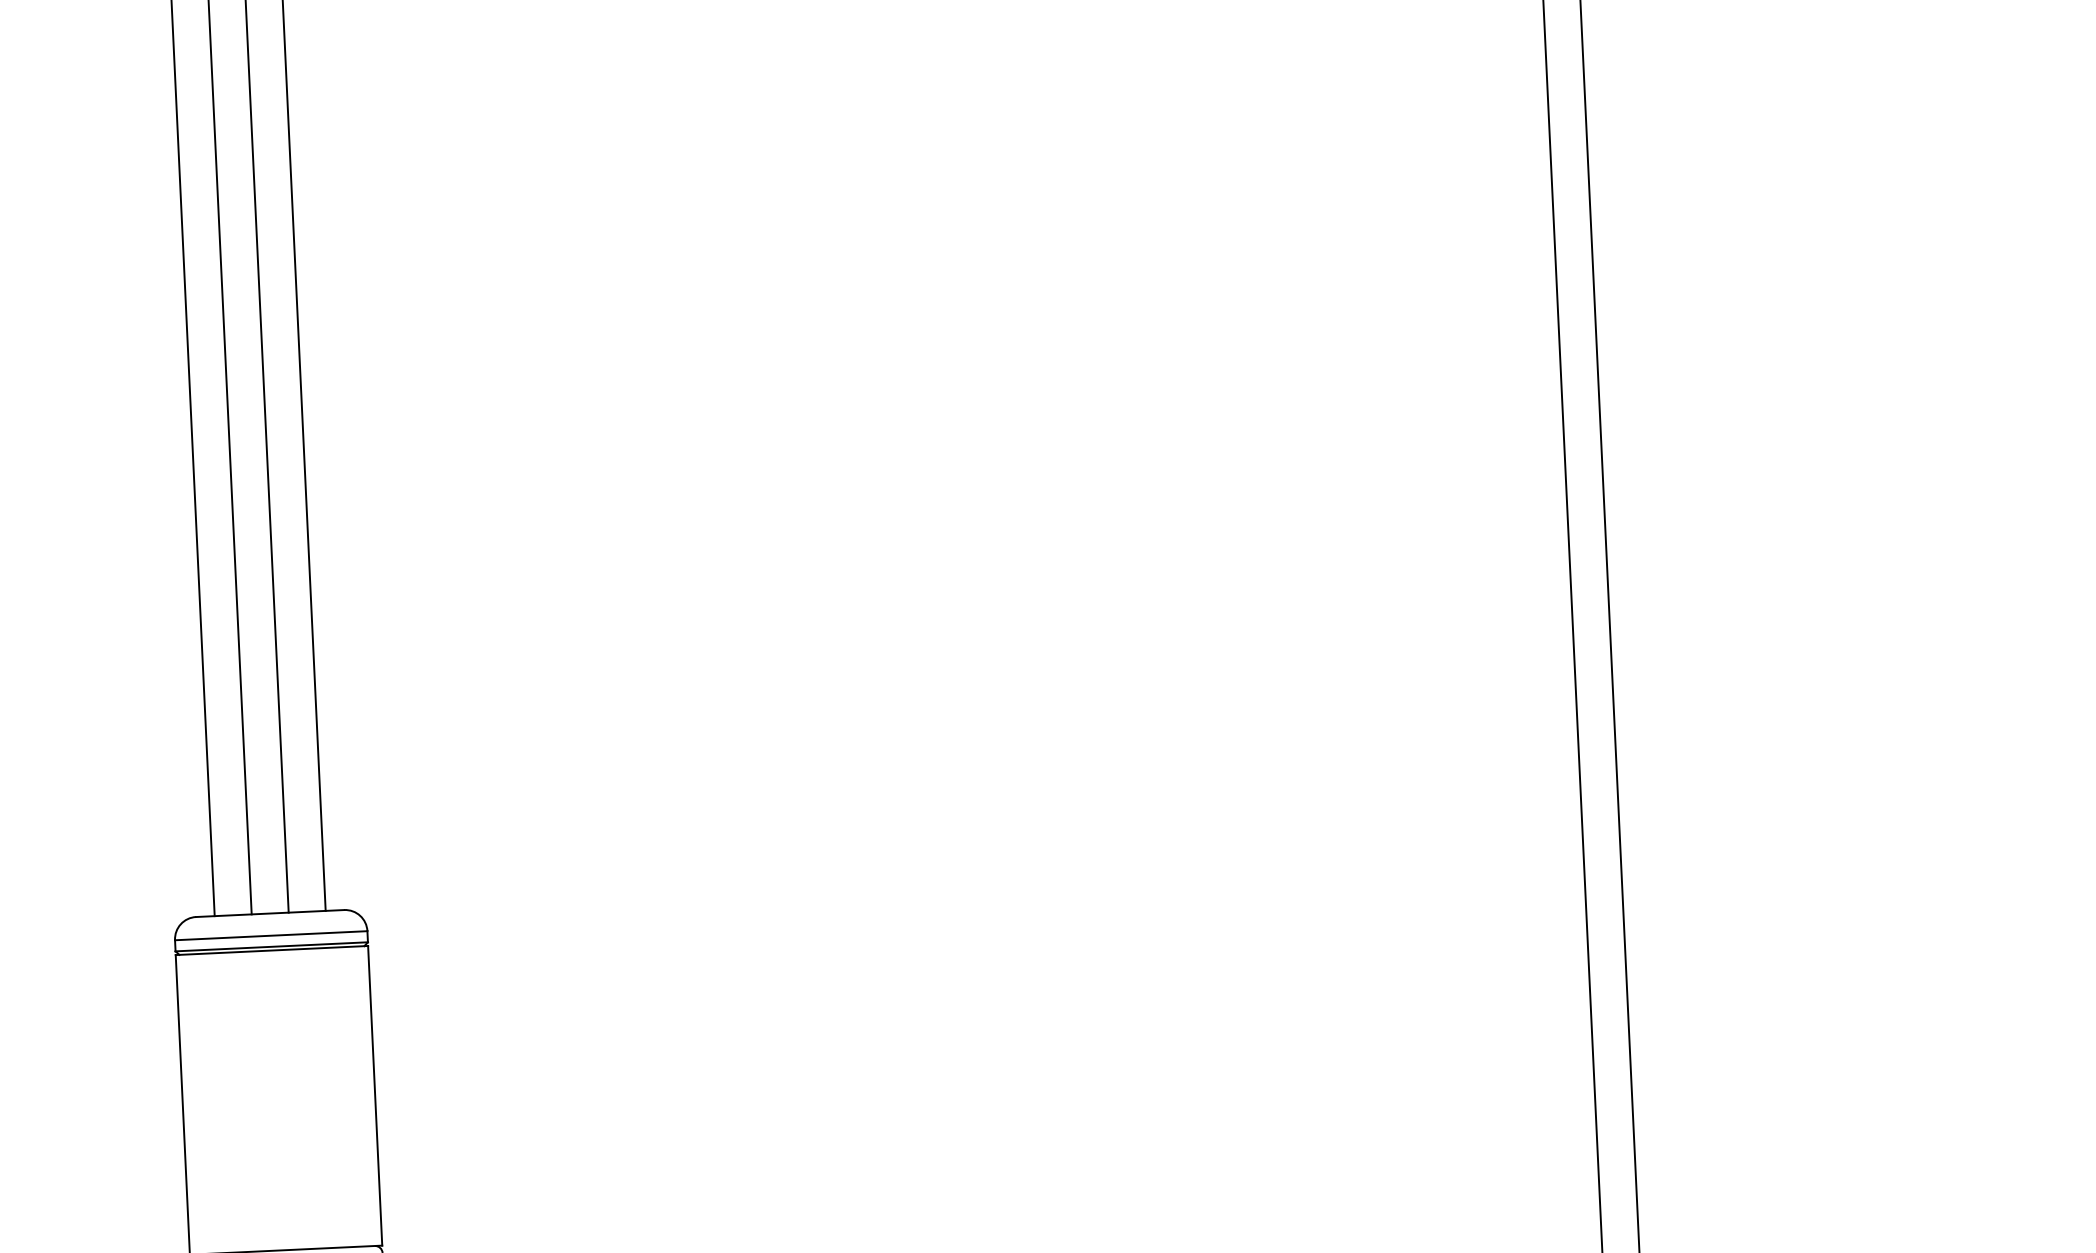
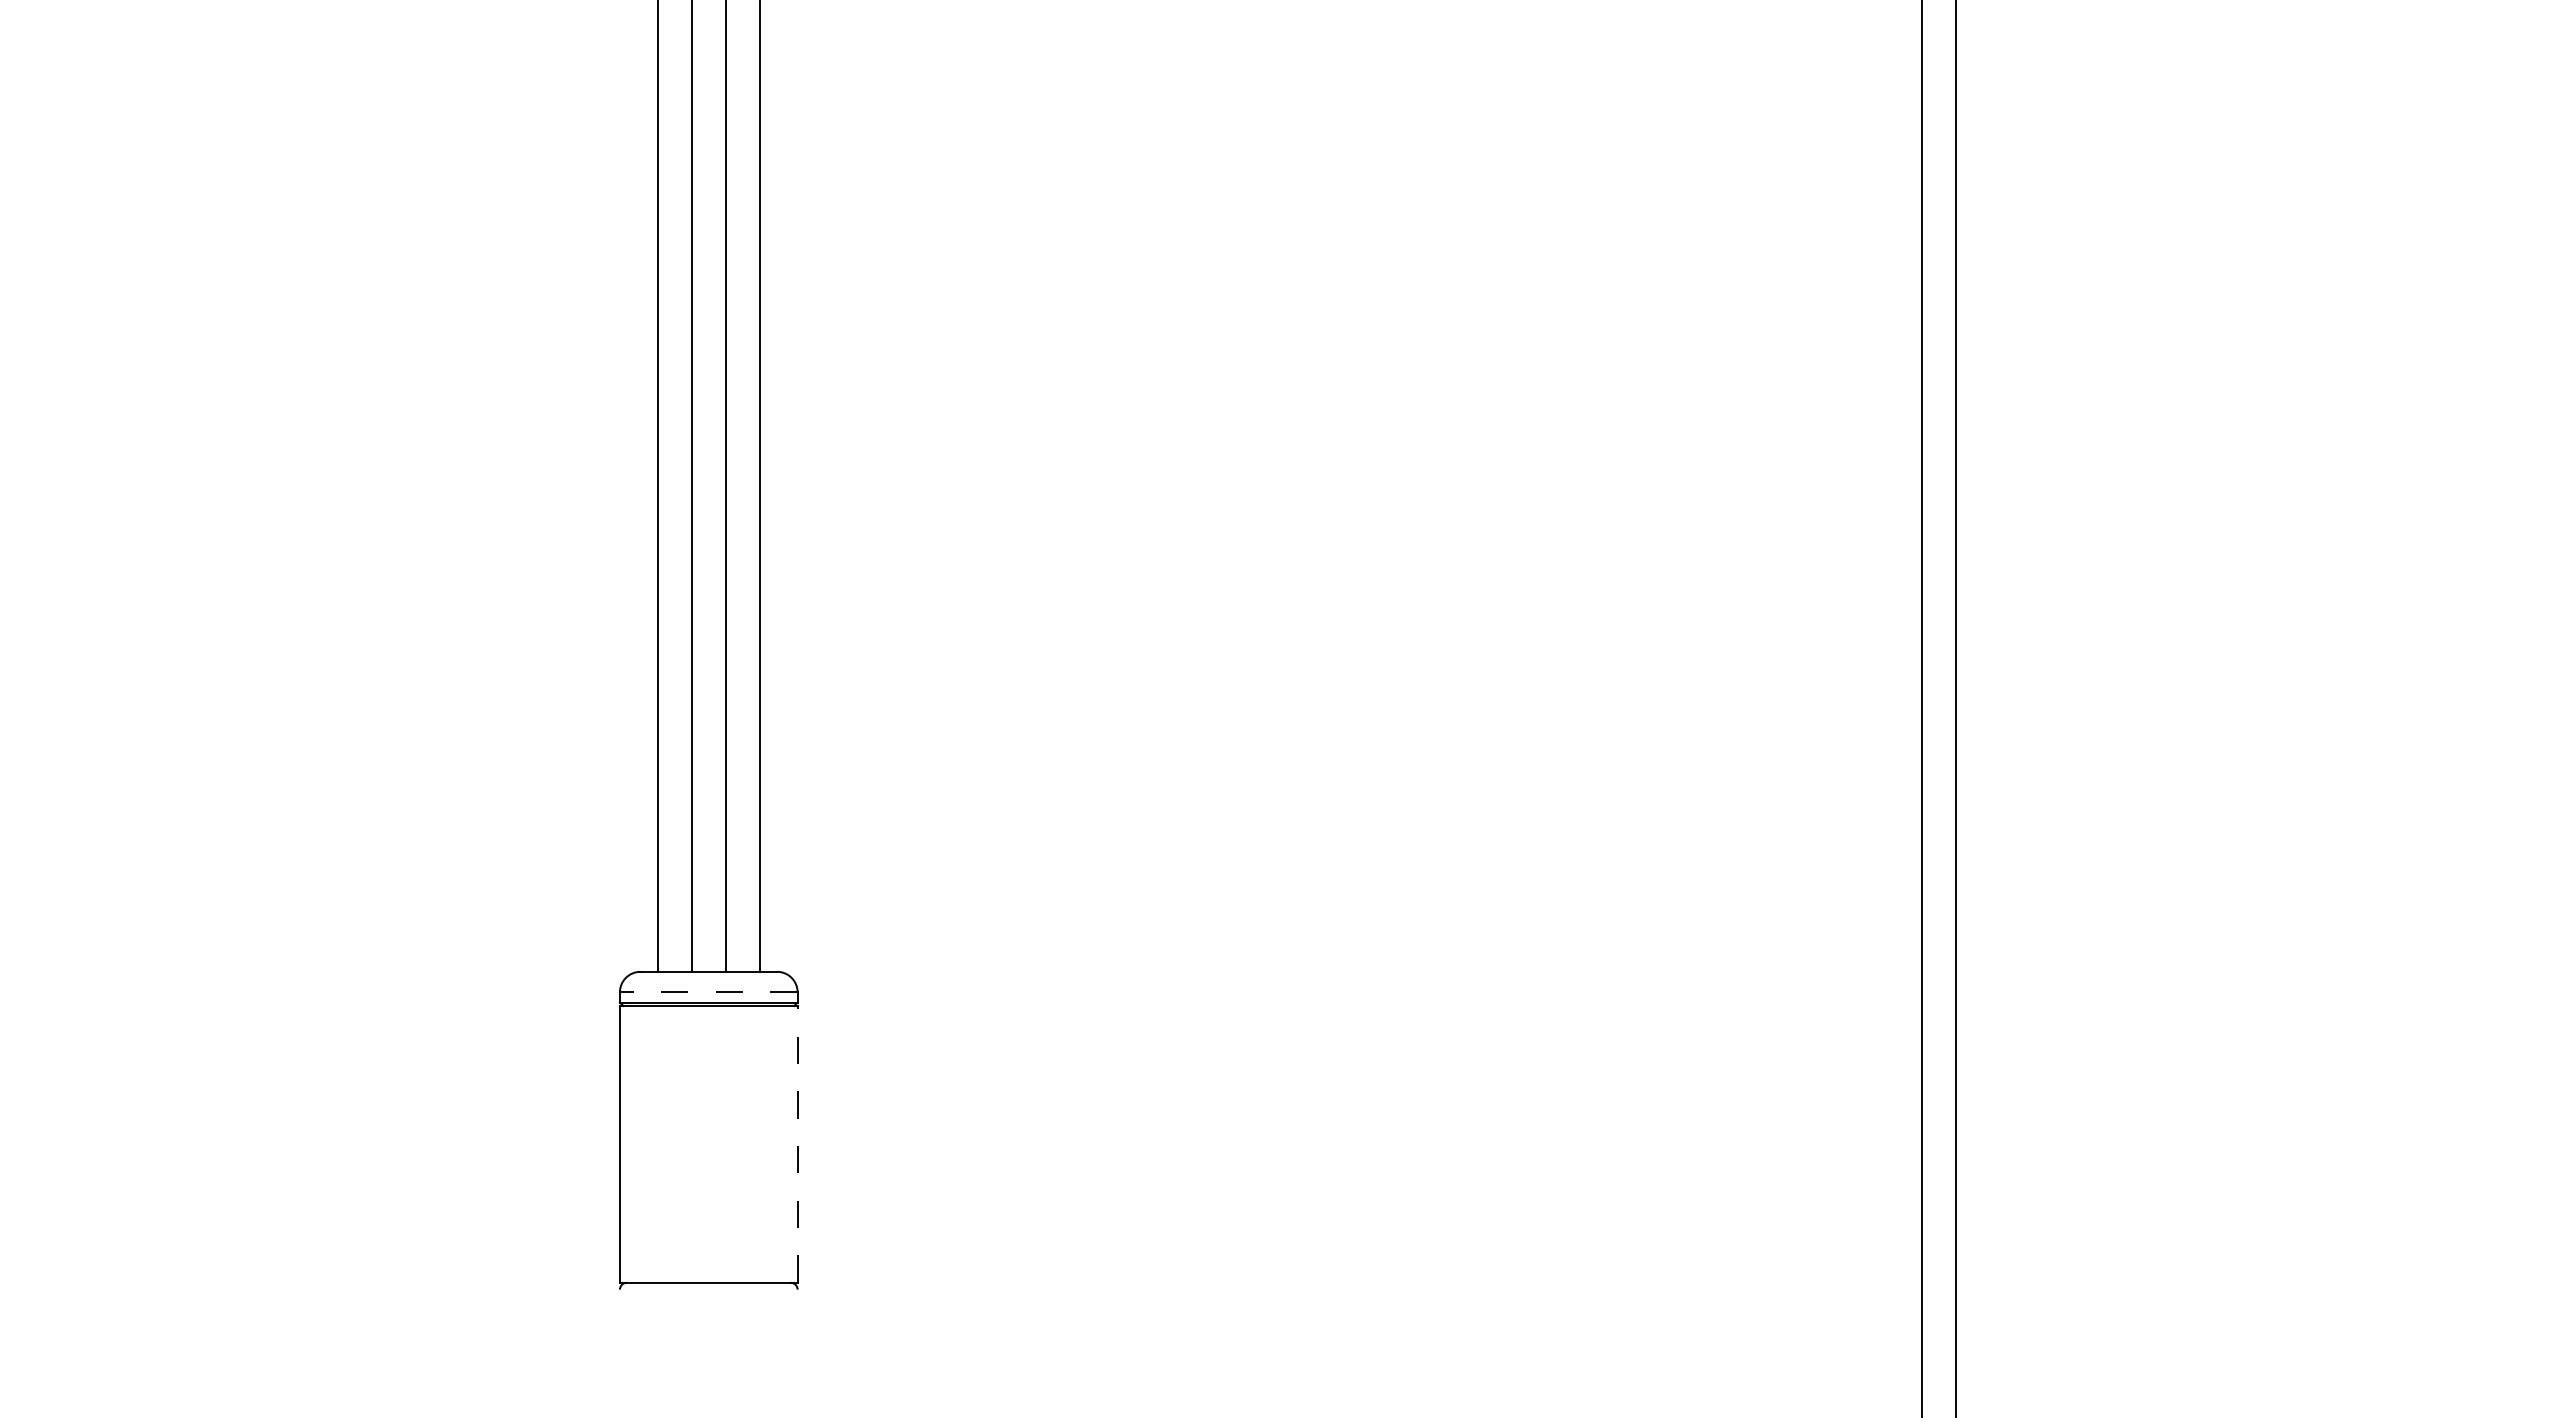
line: (270, 935) -> (708, 992), solid -> dashed
line: (374, 1094) -> (797, 1143), solid -> dashed

